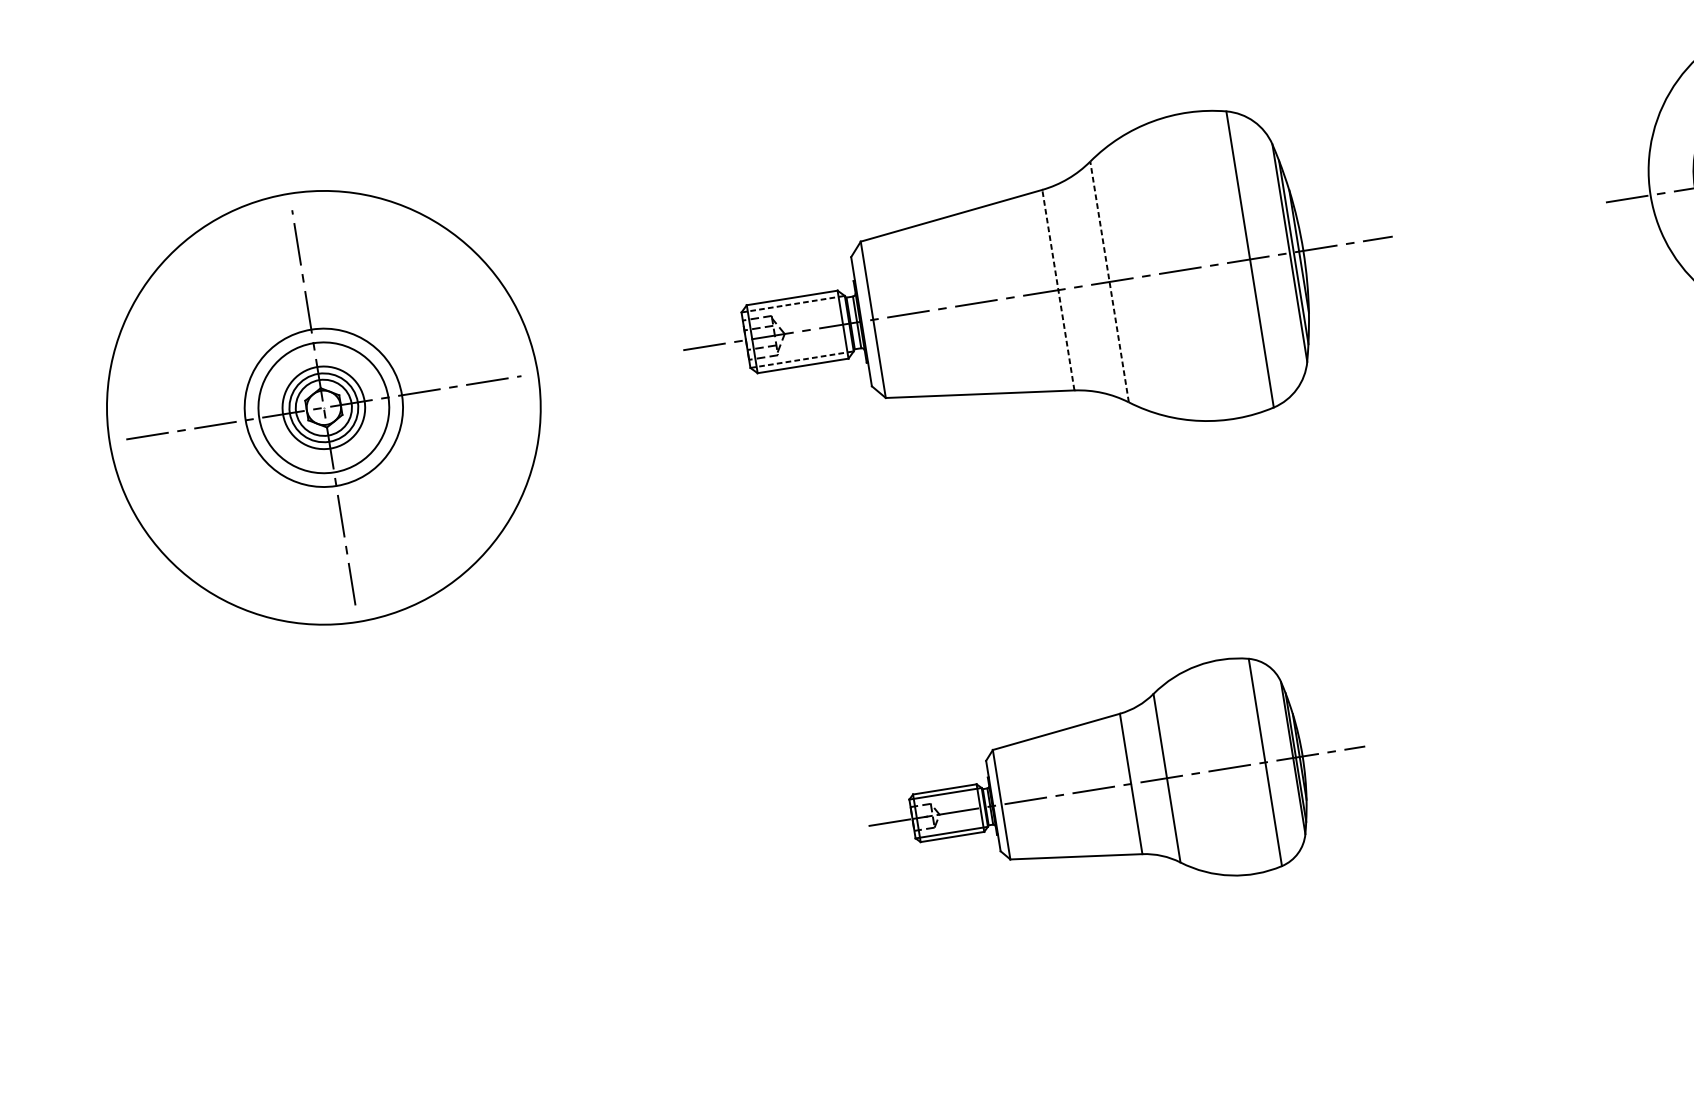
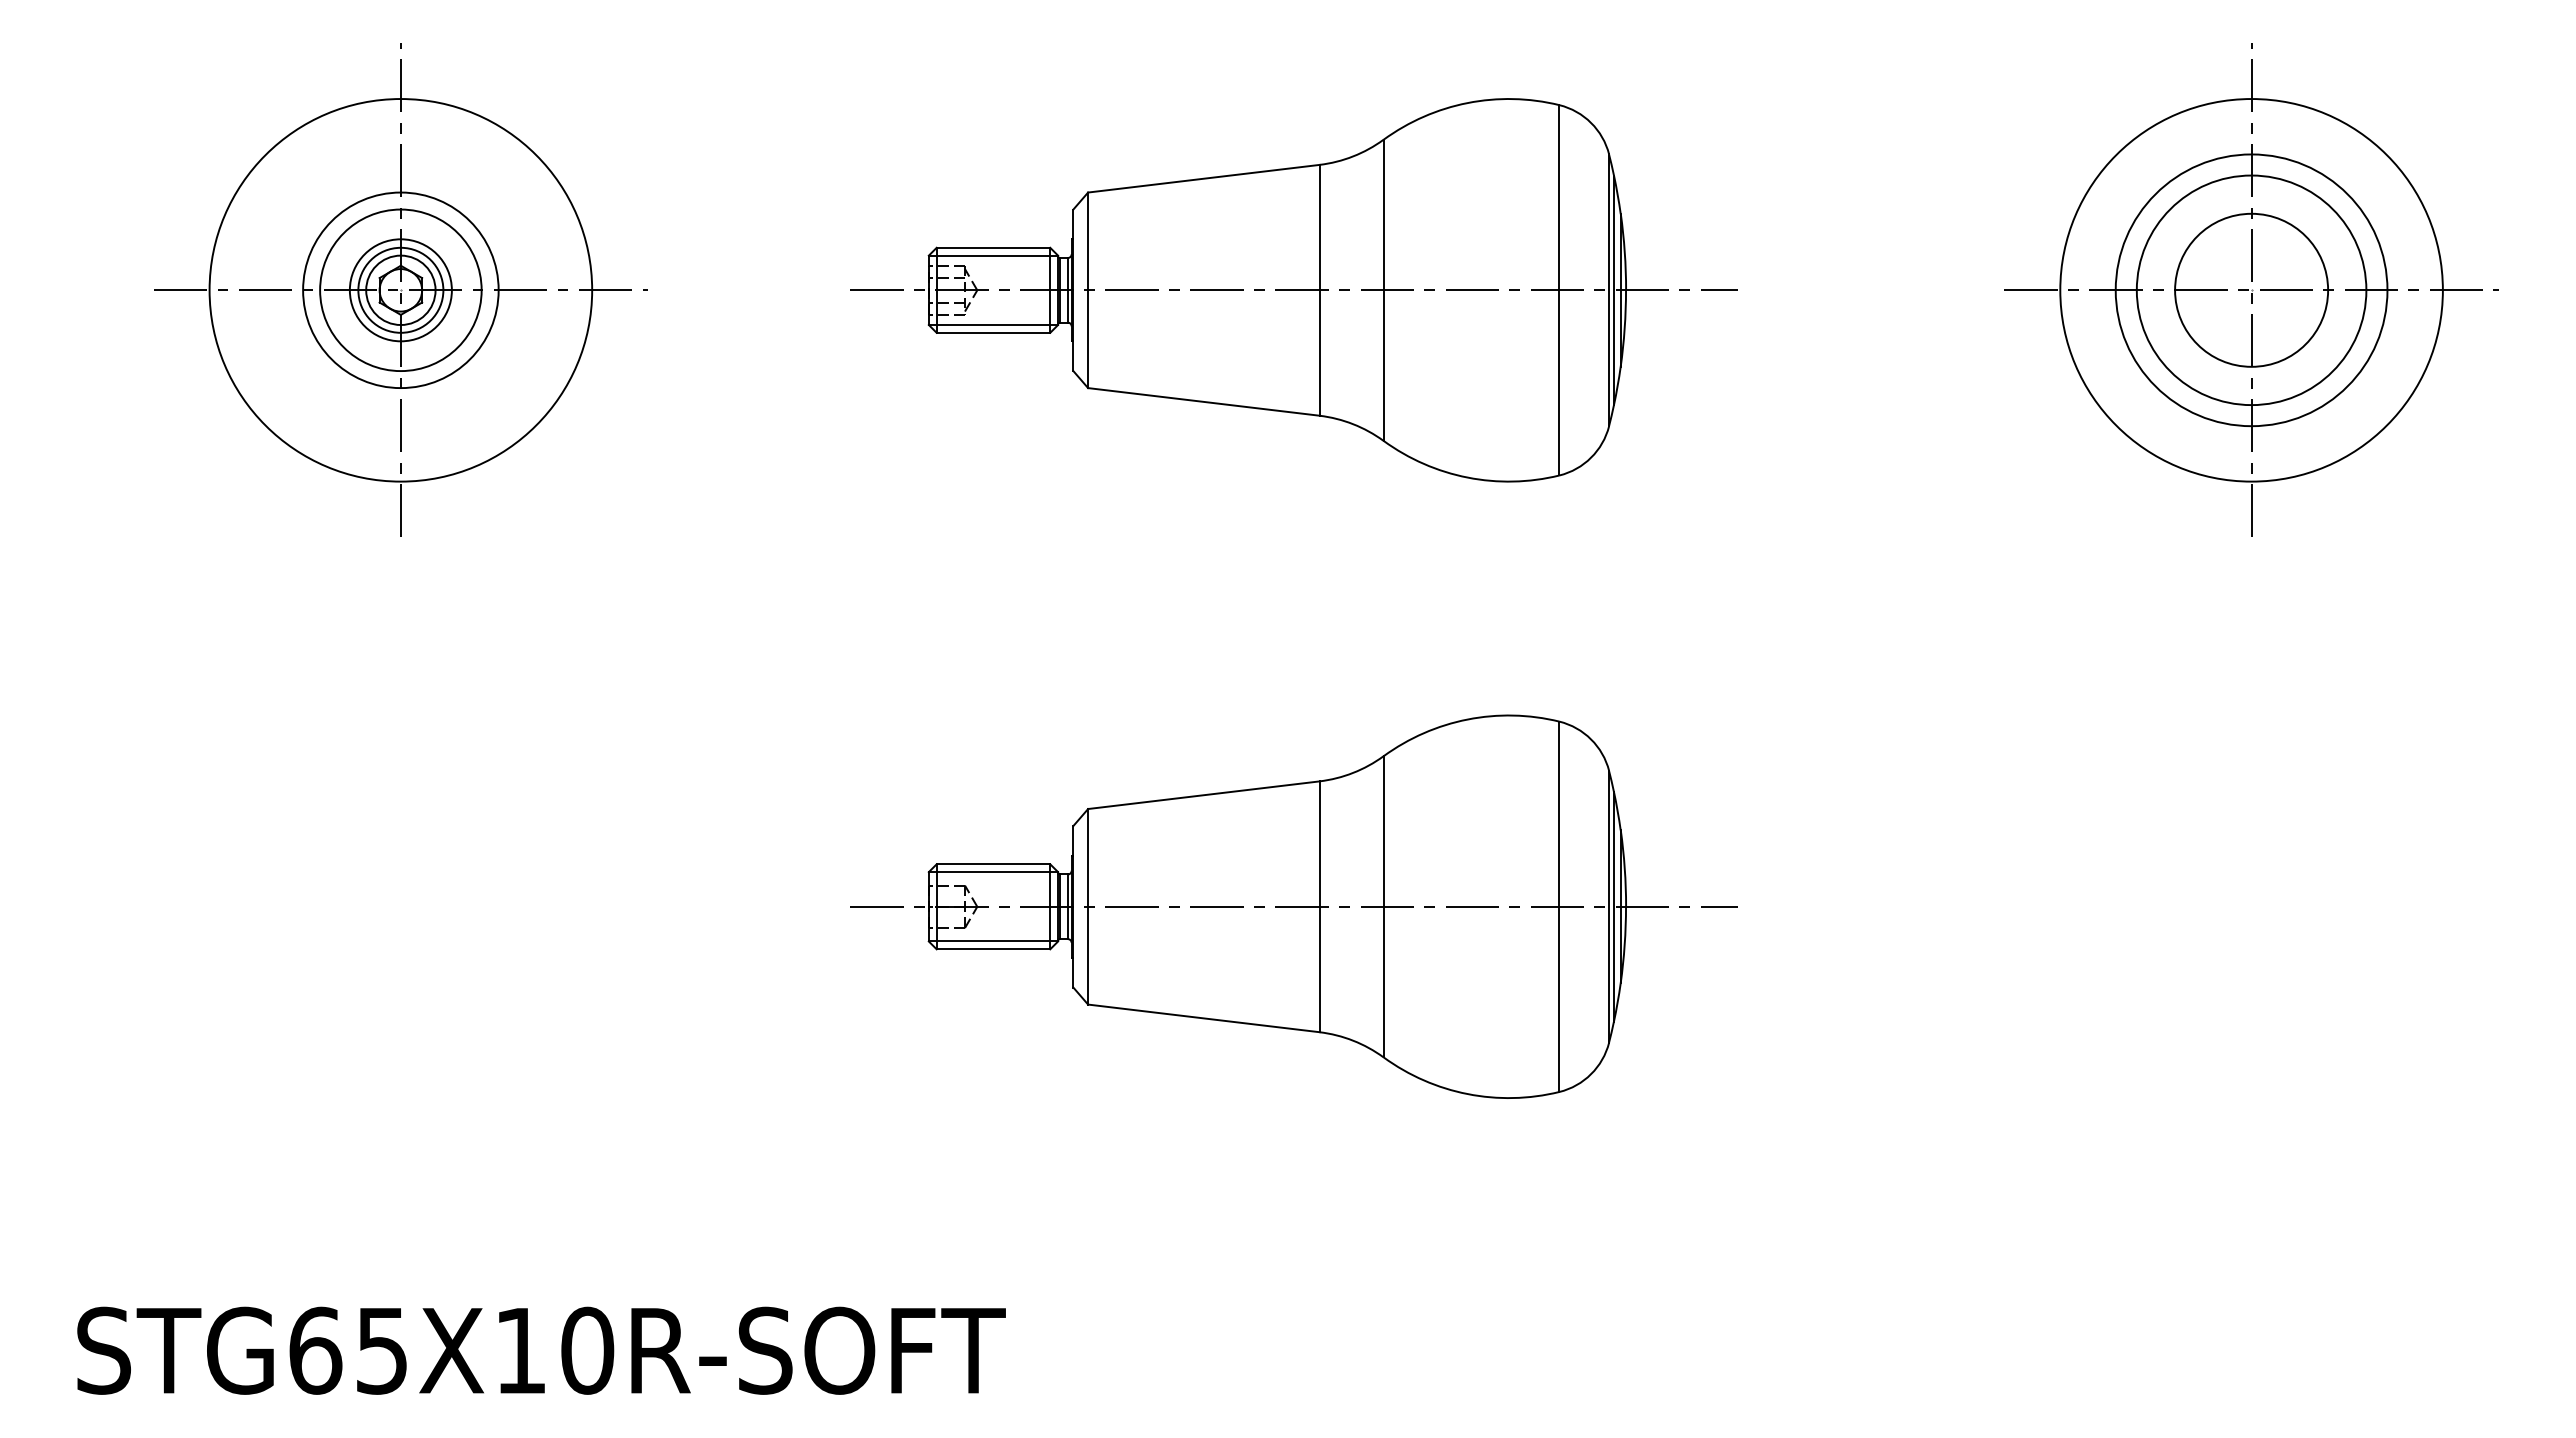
line: (1109, 282) -> (1383, 290), dashed -> solid
line: (1058, 289) -> (1319, 289), dashed -> solid
line: (793, 304) -> (993, 255), dashed -> solid
line: (802, 360) -> (993, 325), dashed -> solid
circle: (323, 408) -> (400, 290), size x0.71
part: (1116, 786) -> (1293, 906), size x1.43

